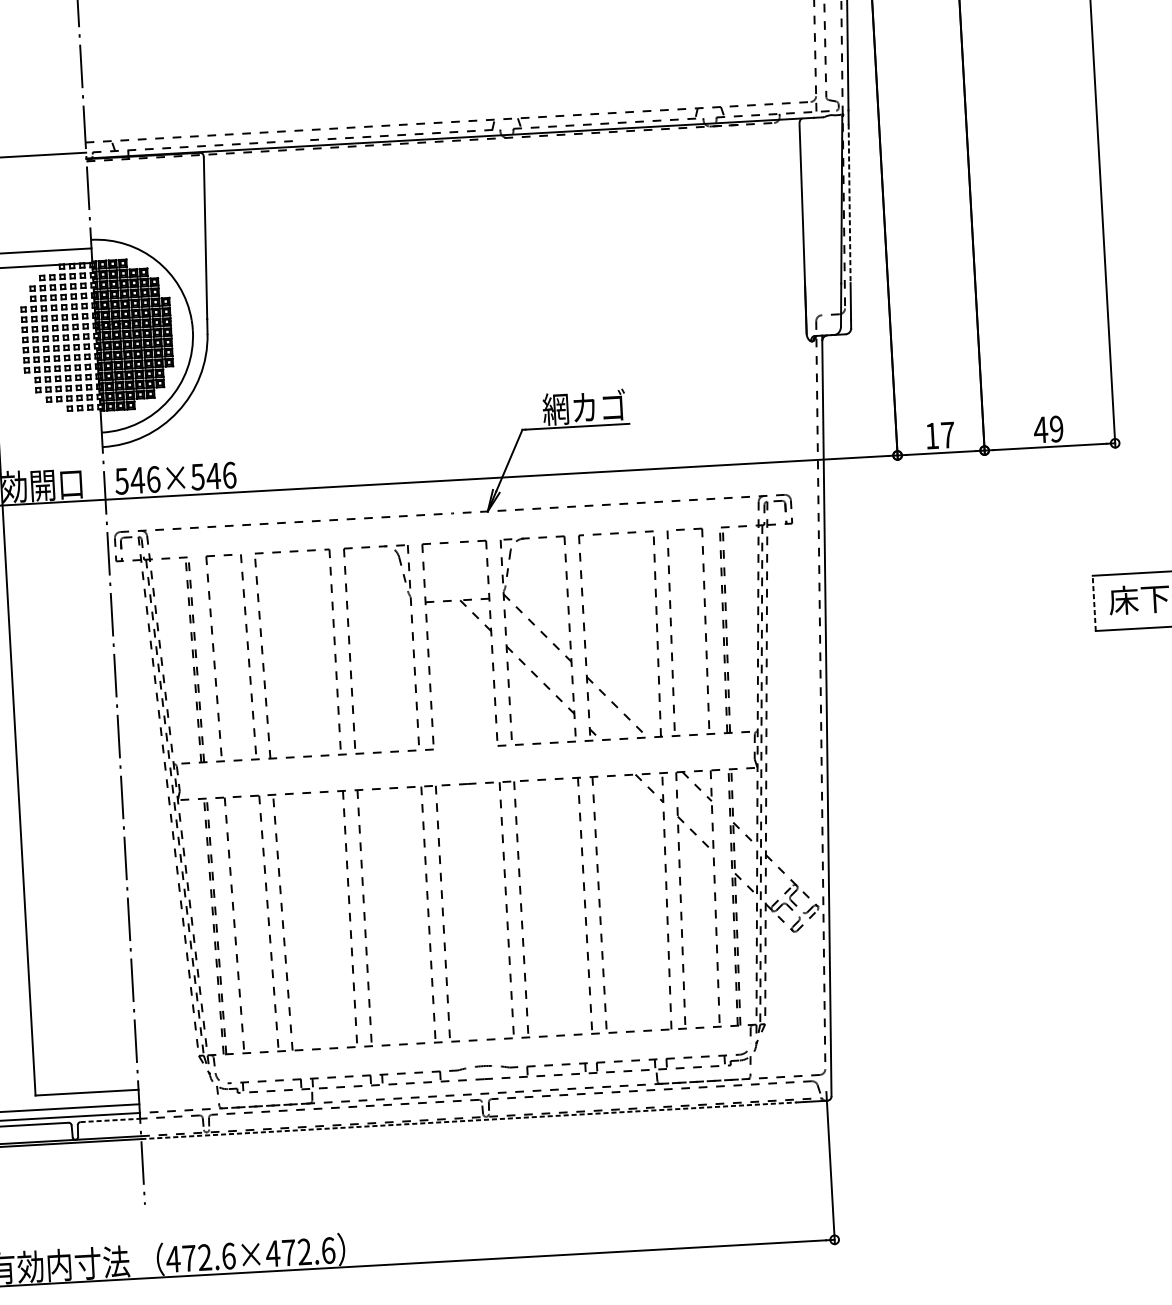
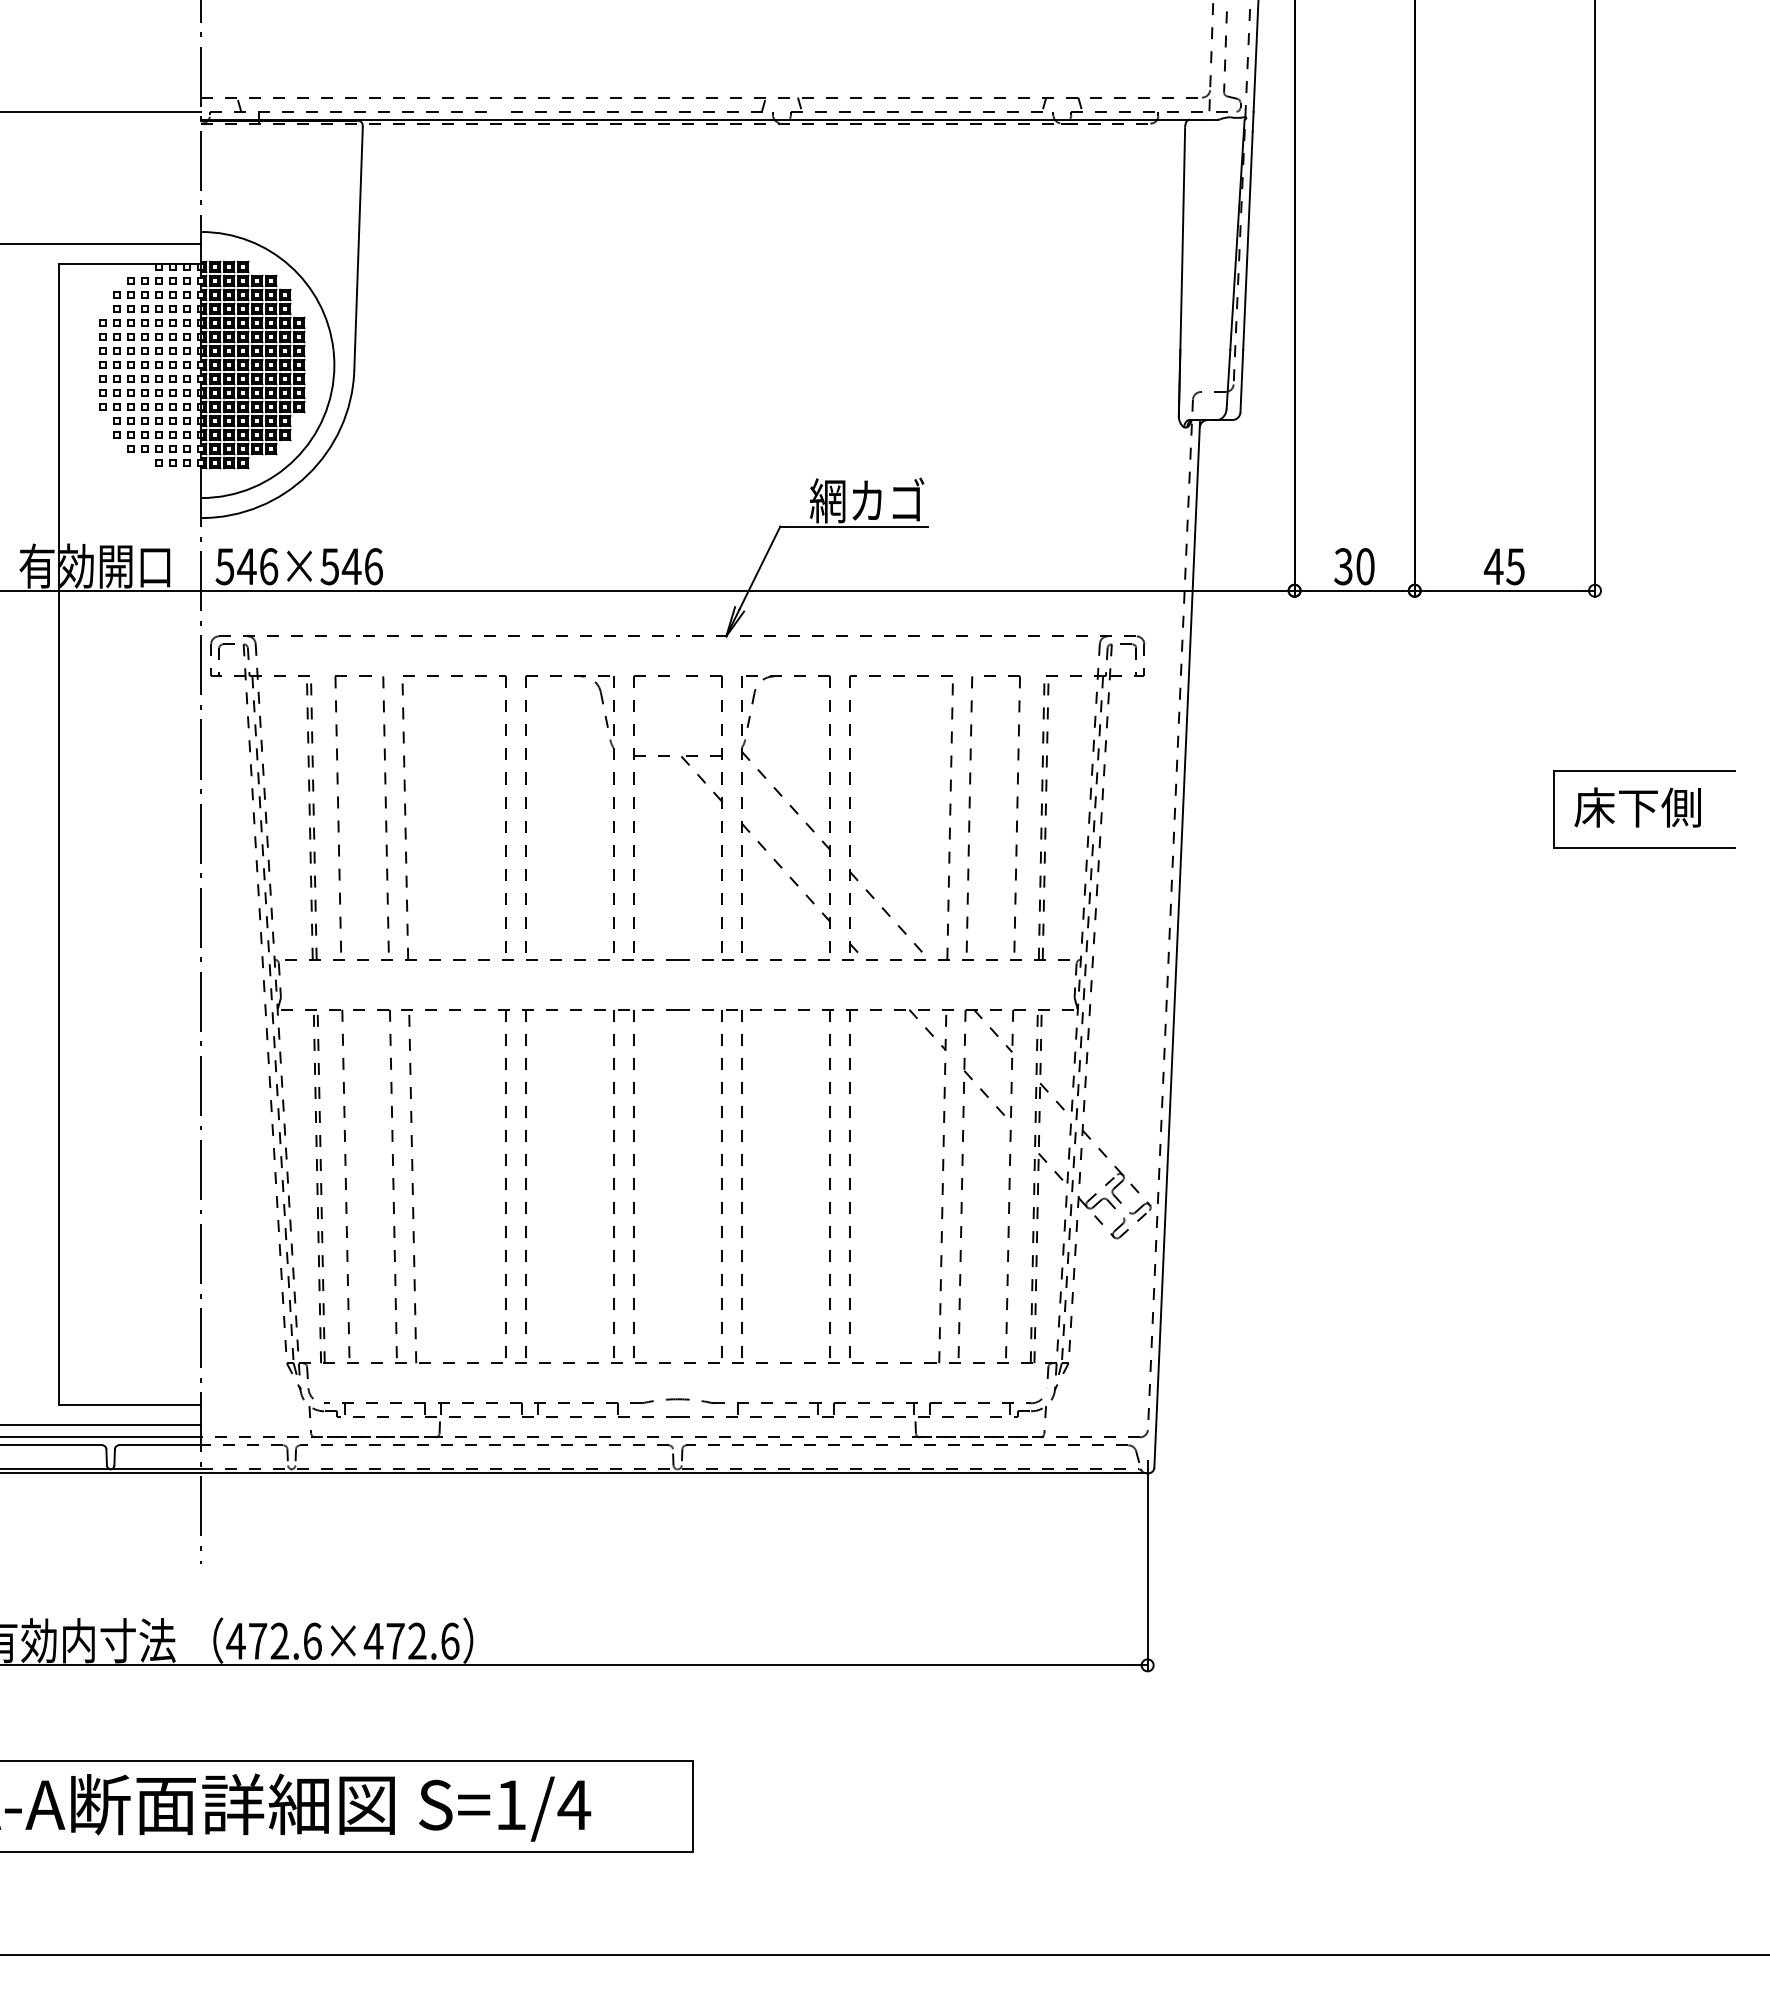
line: (849, 204) -> (1247, 241), dashed -> solid
text: (1056, 428) -> (1515, 566), 49 -> 45
text: (939, 435) -> (1354, 566), 17 -> 30
line: (1093, 602) -> (1553, 808), dashed -> solid
line: (465, 747) -> (677, 959), added
line: (110, 1120) -> (160, 1445), dashed -> solid
line: (468, 1120) -> (653, 1473), dashed -> solid

